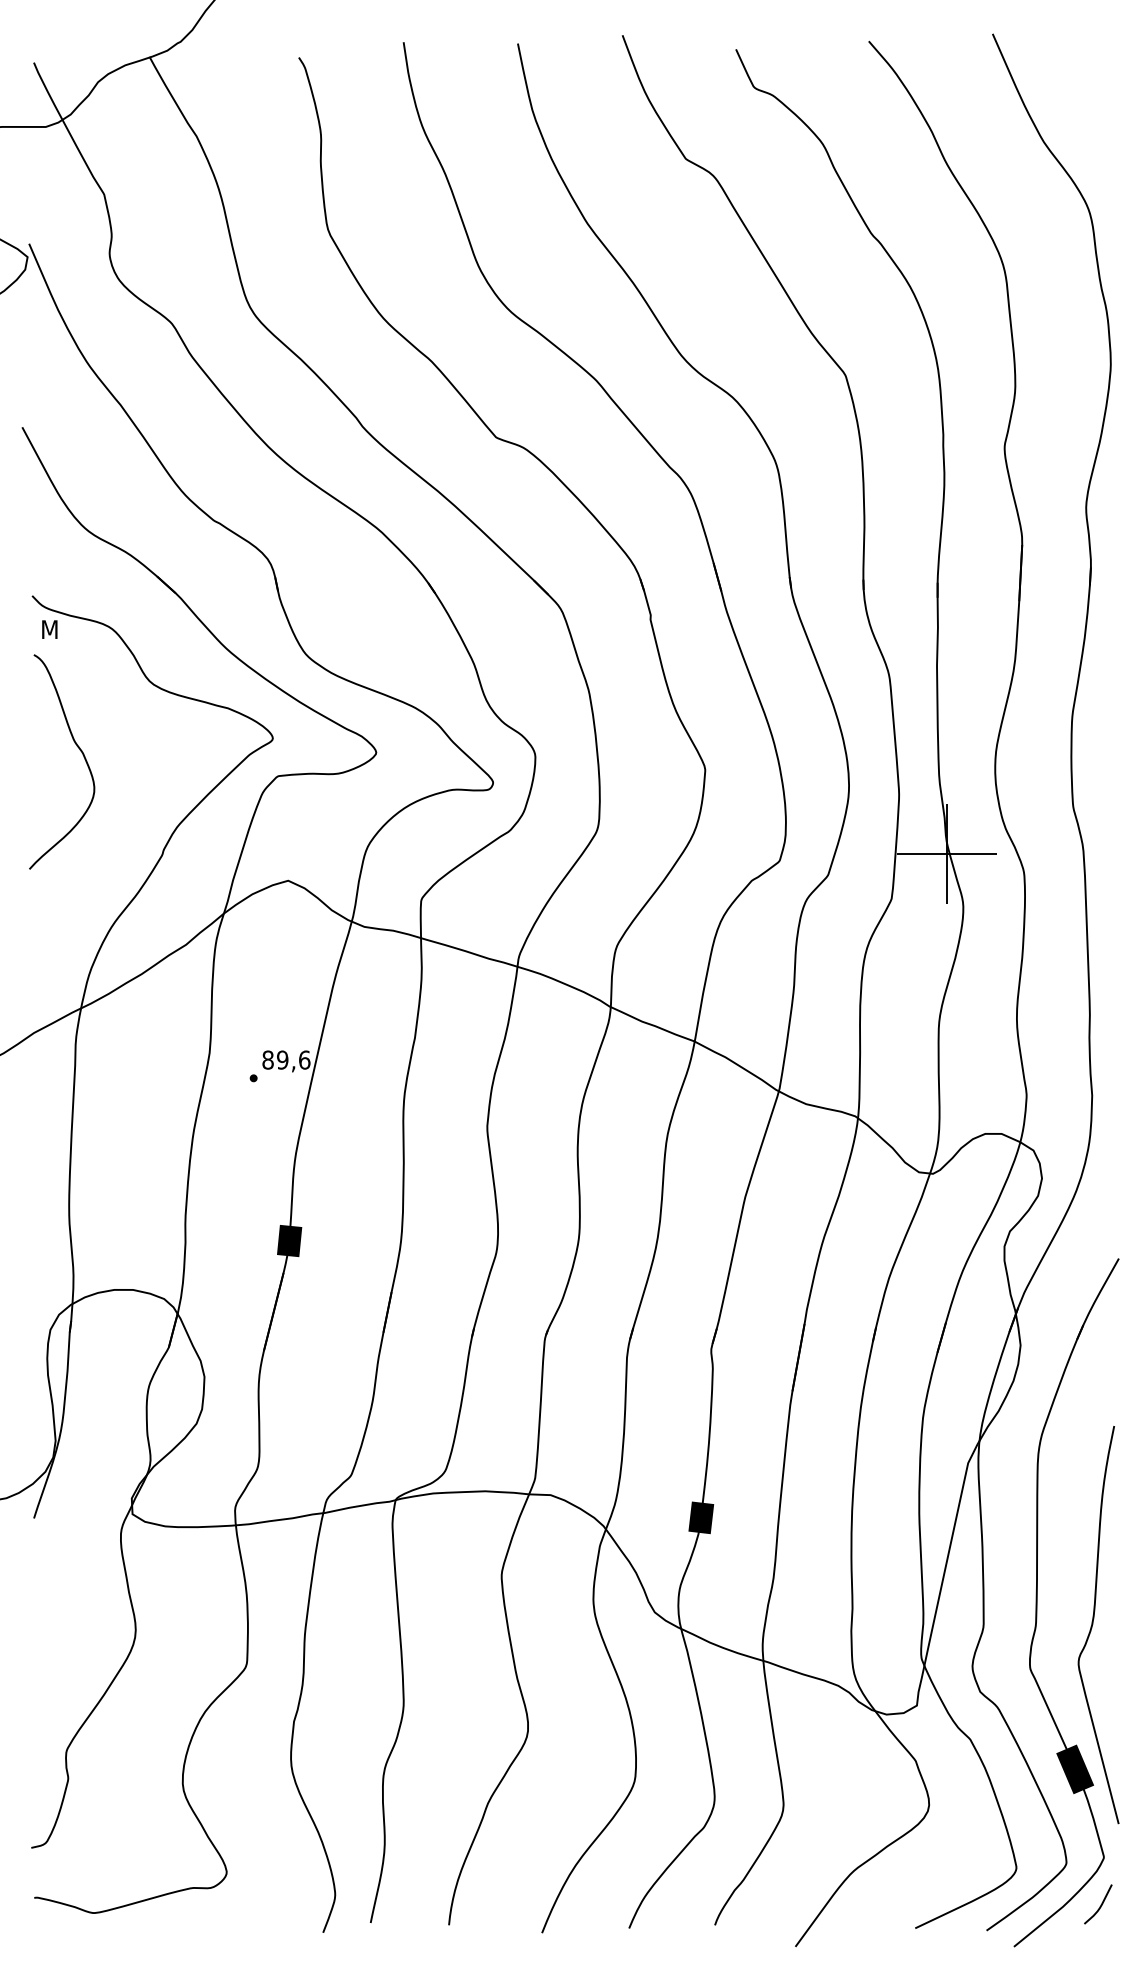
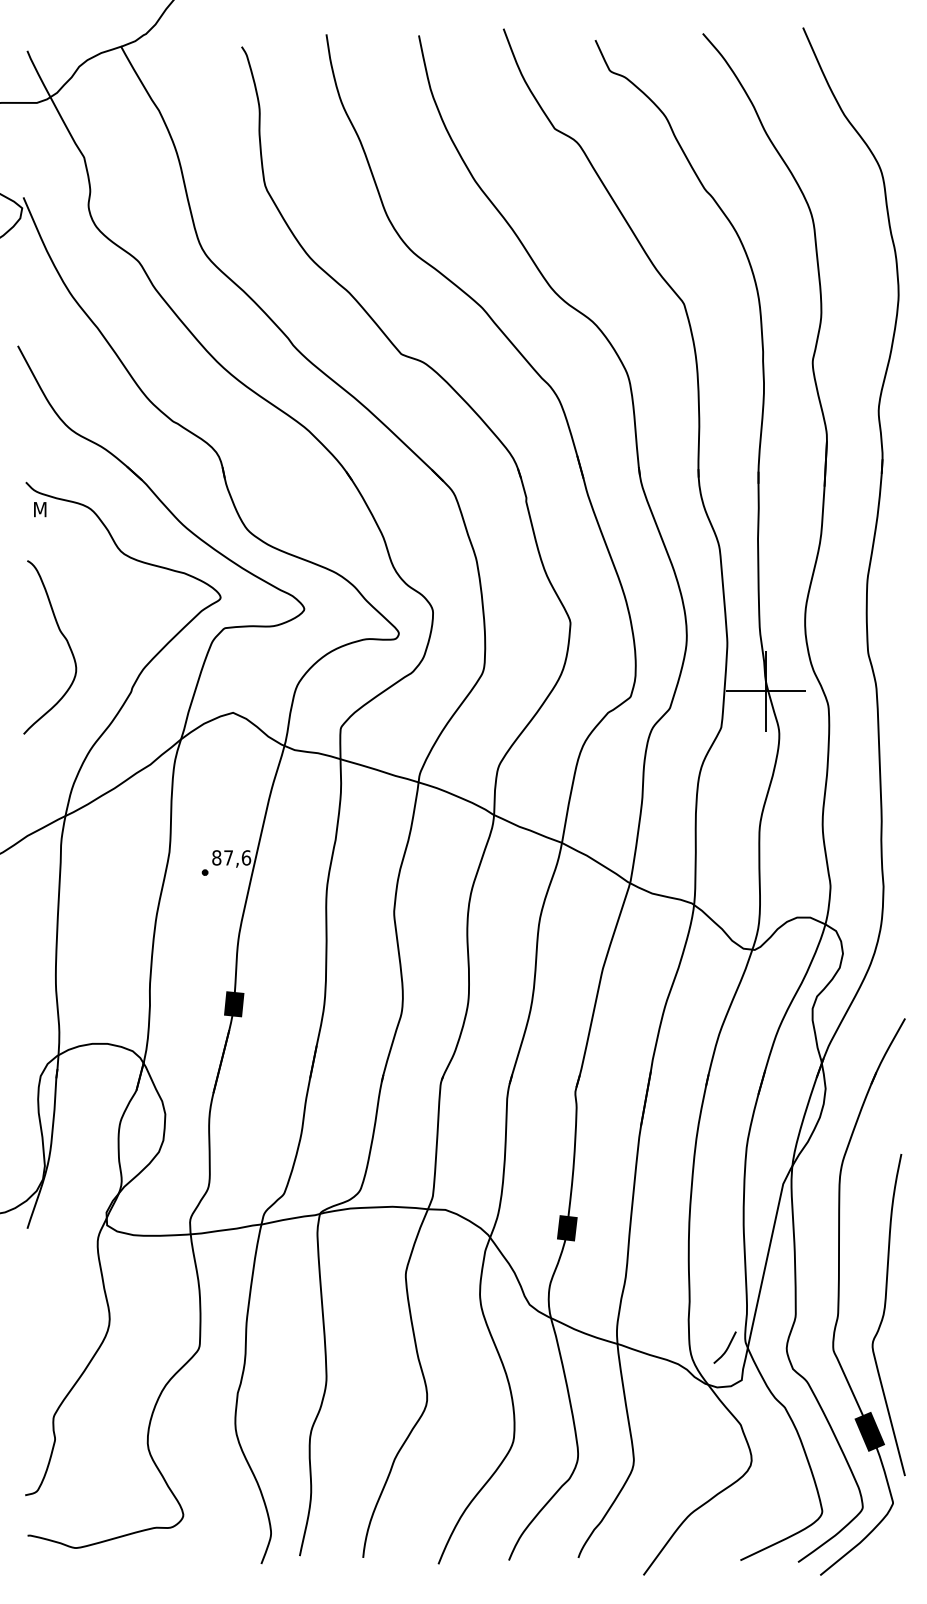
curve: (79, 750) -> (64, 638), moved
text: (282, 1059) -> (228, 857), 89,6 -> 87,6
curve: (1100, 1904) -> (726, 1347), moved

